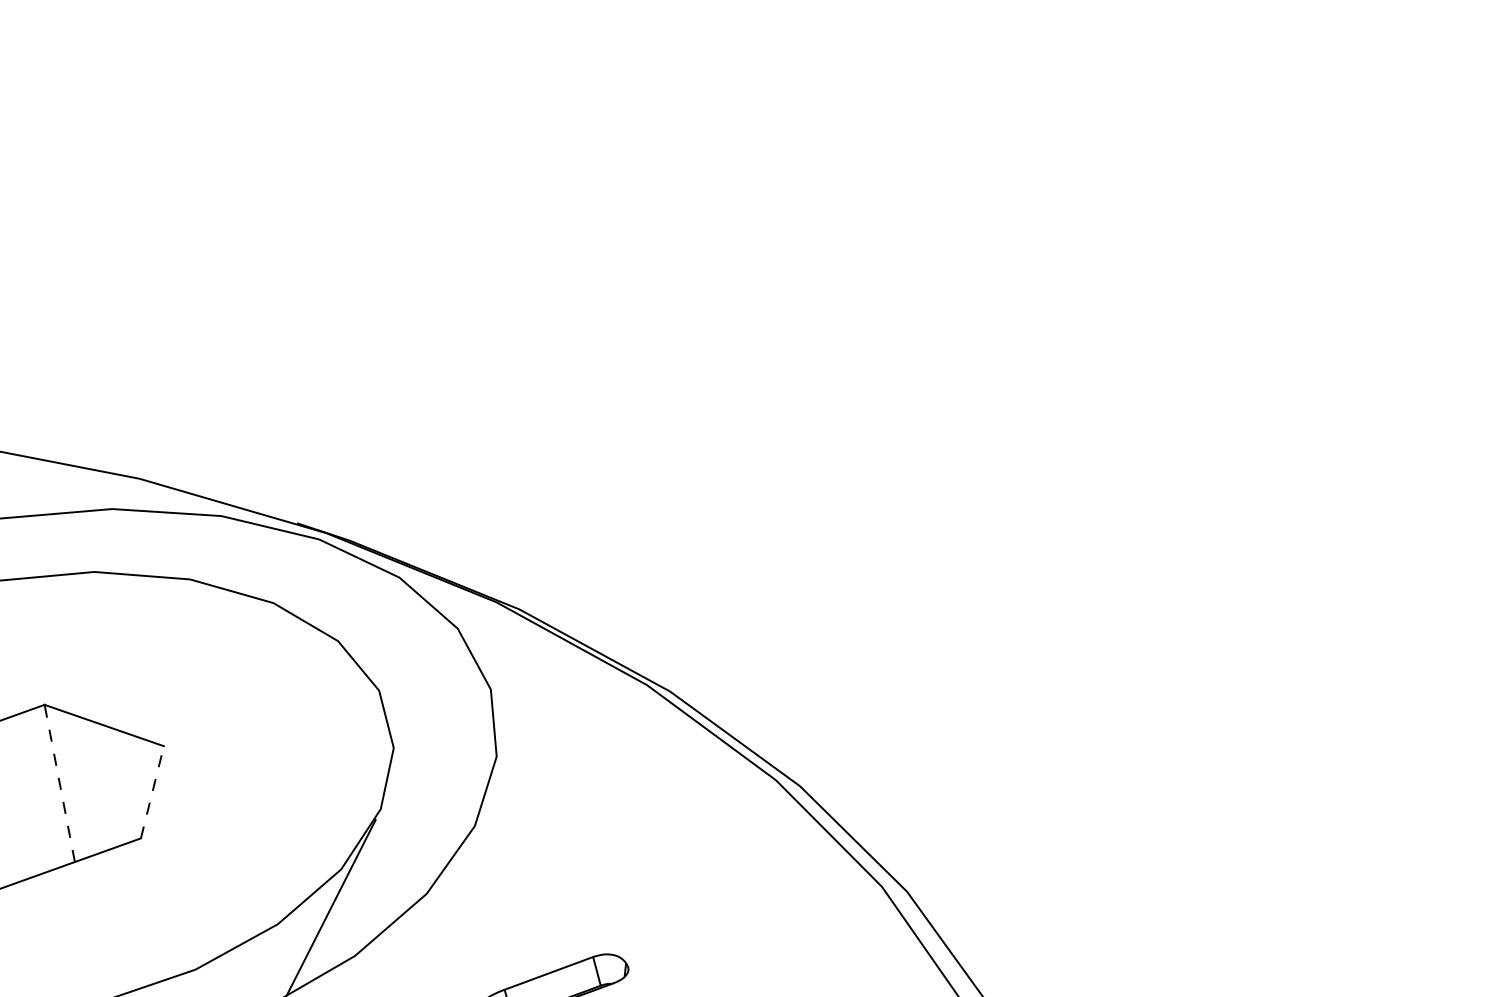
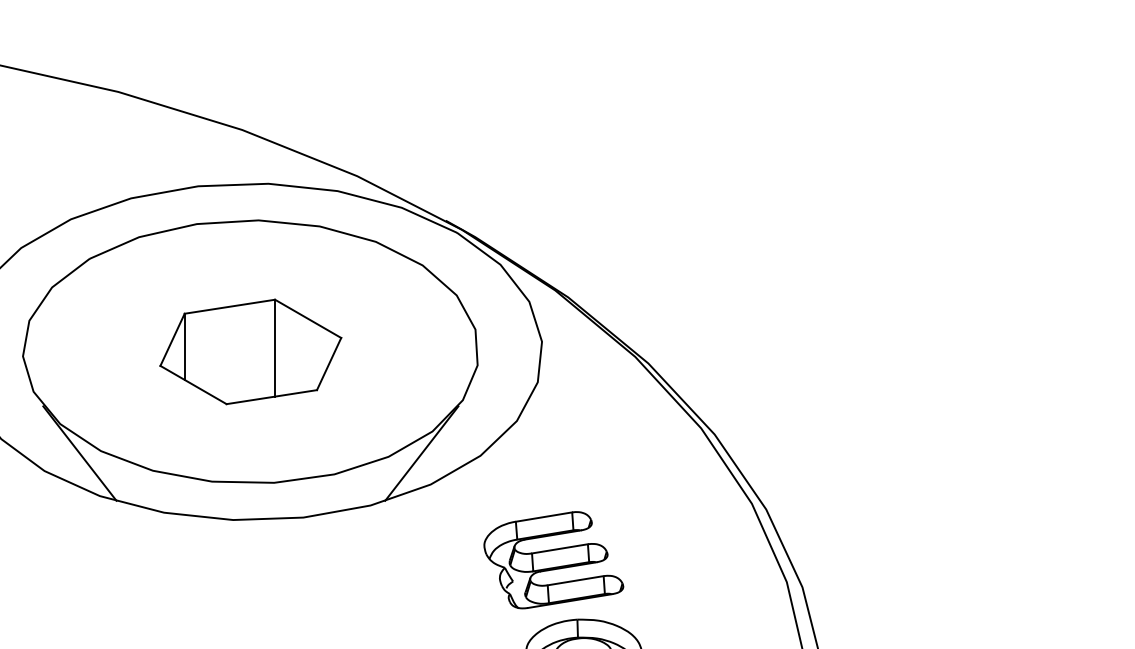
line: (60, 782) -> (275, 347), dashed -> solid
line: (153, 792) -> (329, 364), dashed -> solid

